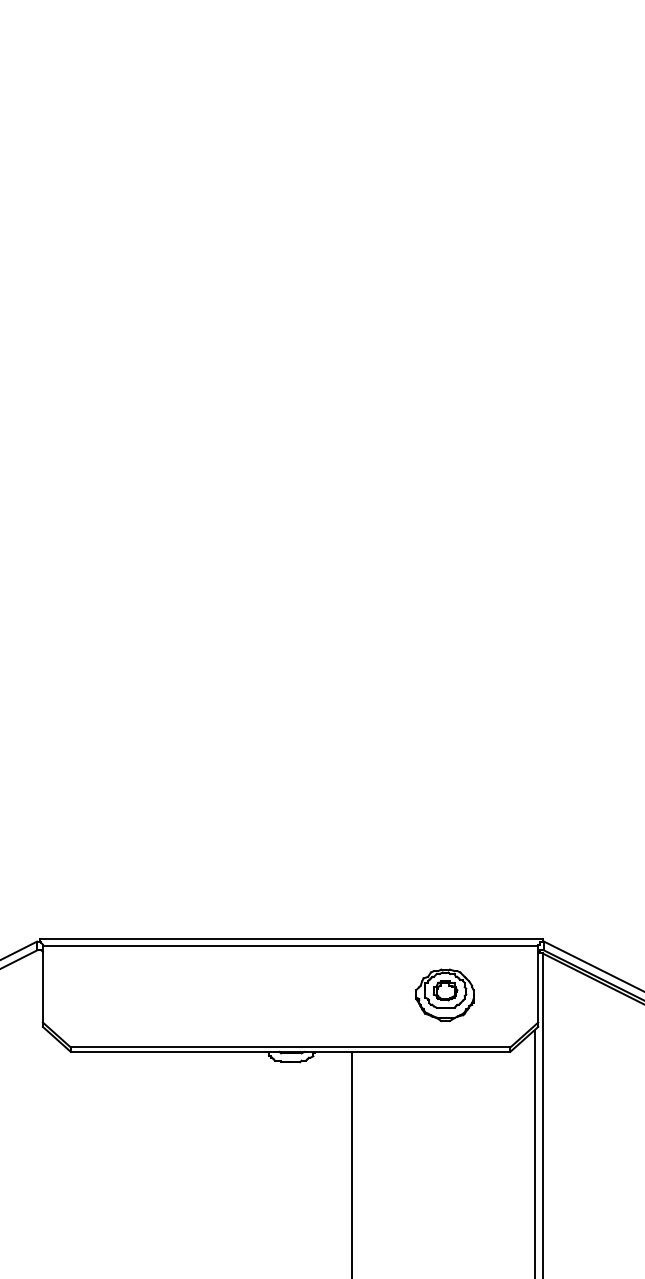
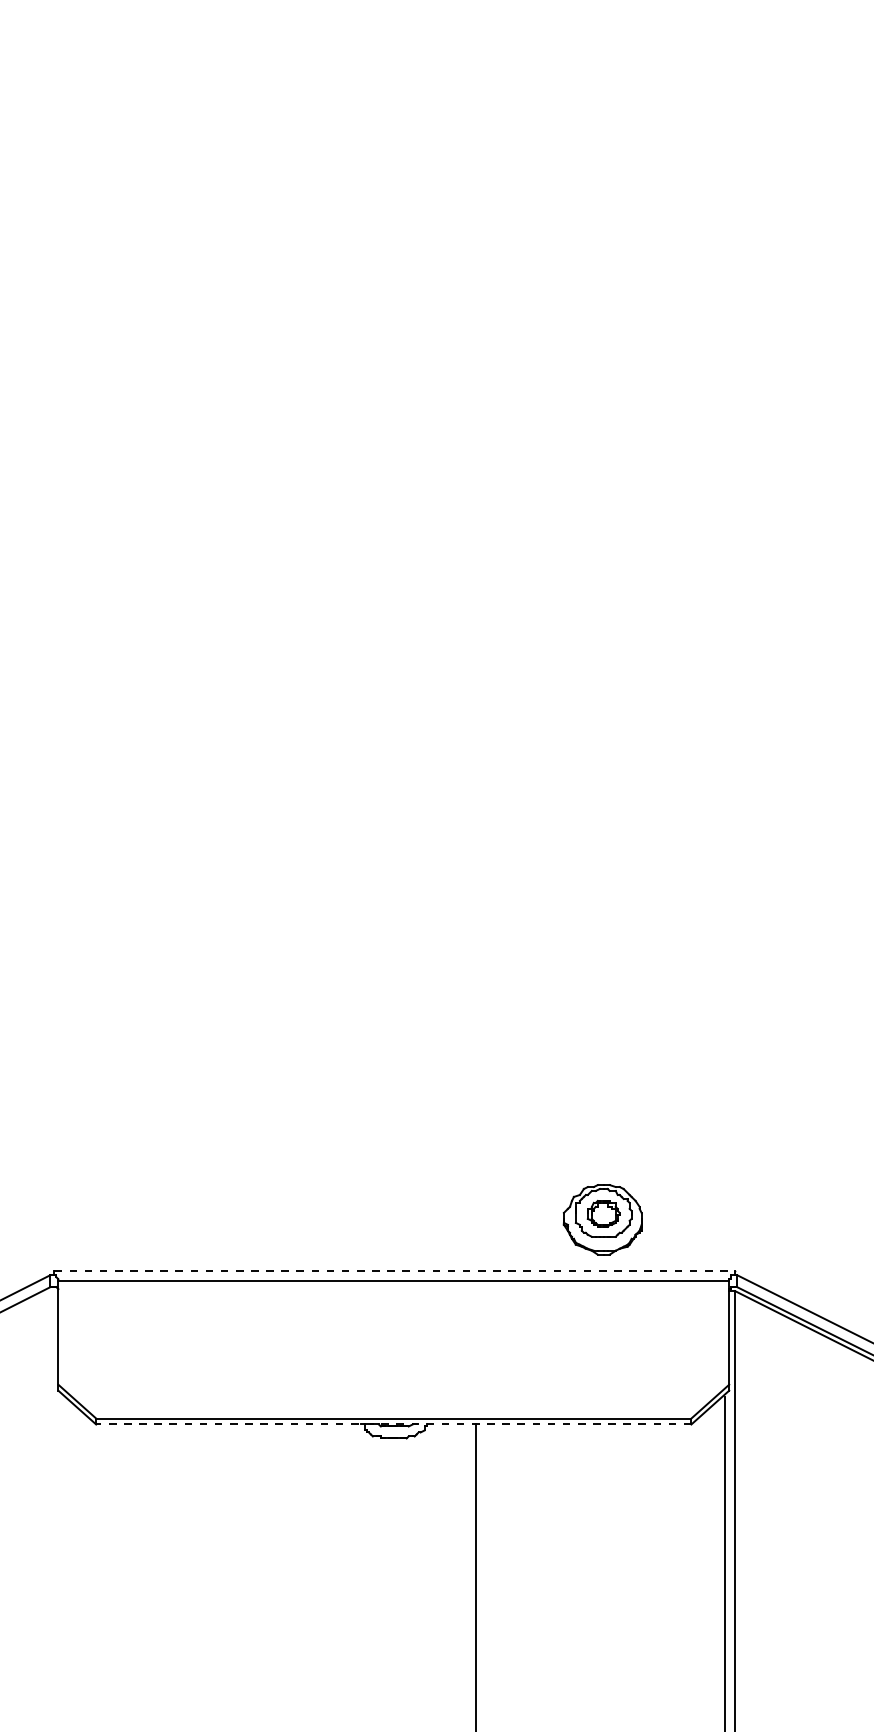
line: (291, 938) -> (395, 1271), solid -> dashed
part: (444, 995) -> (602, 1219), moved
line: (290, 1051) -> (393, 1424), solid -> dashed

